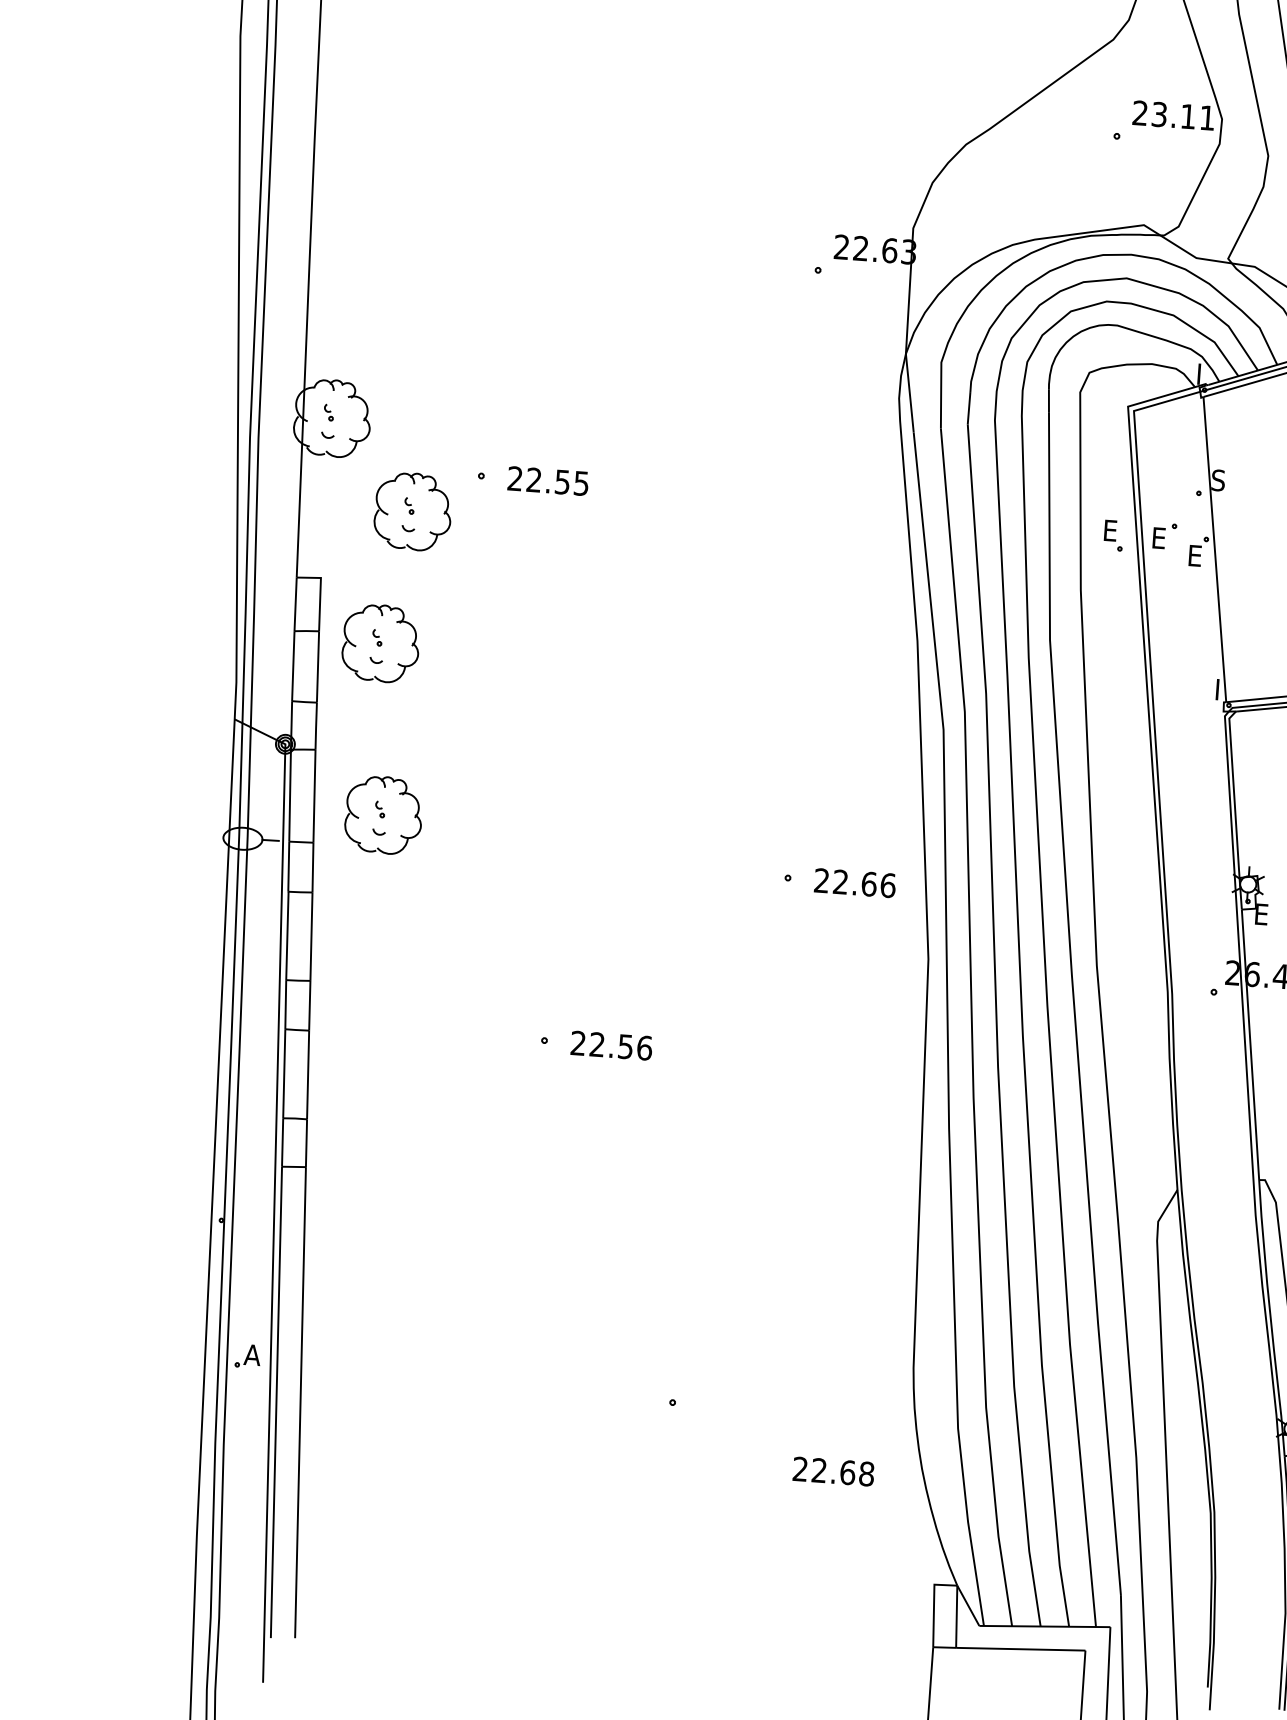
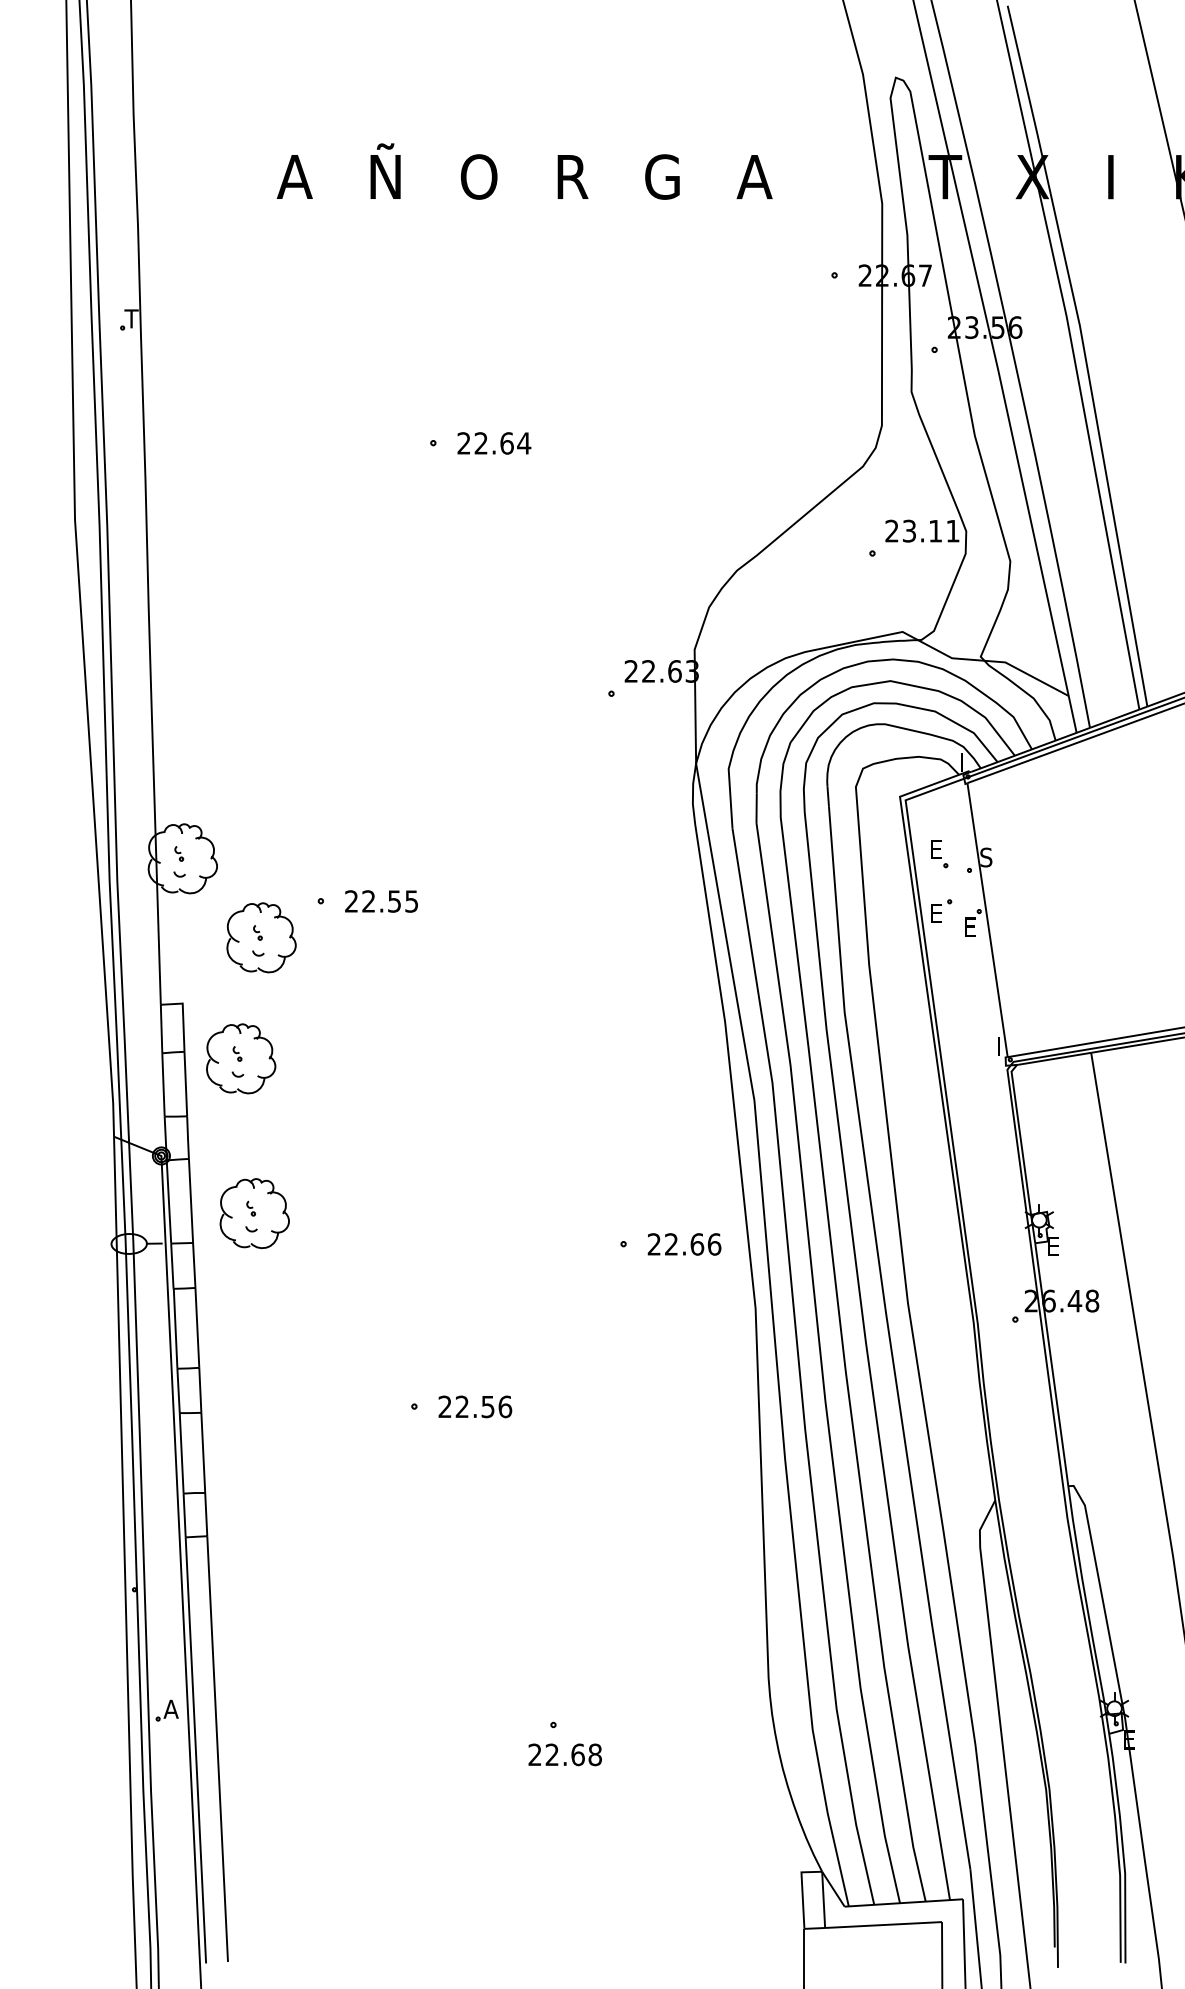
part: (1113, 536) -> (939, 854), moved
text: (832, 1471) -> (564, 1754), moved

